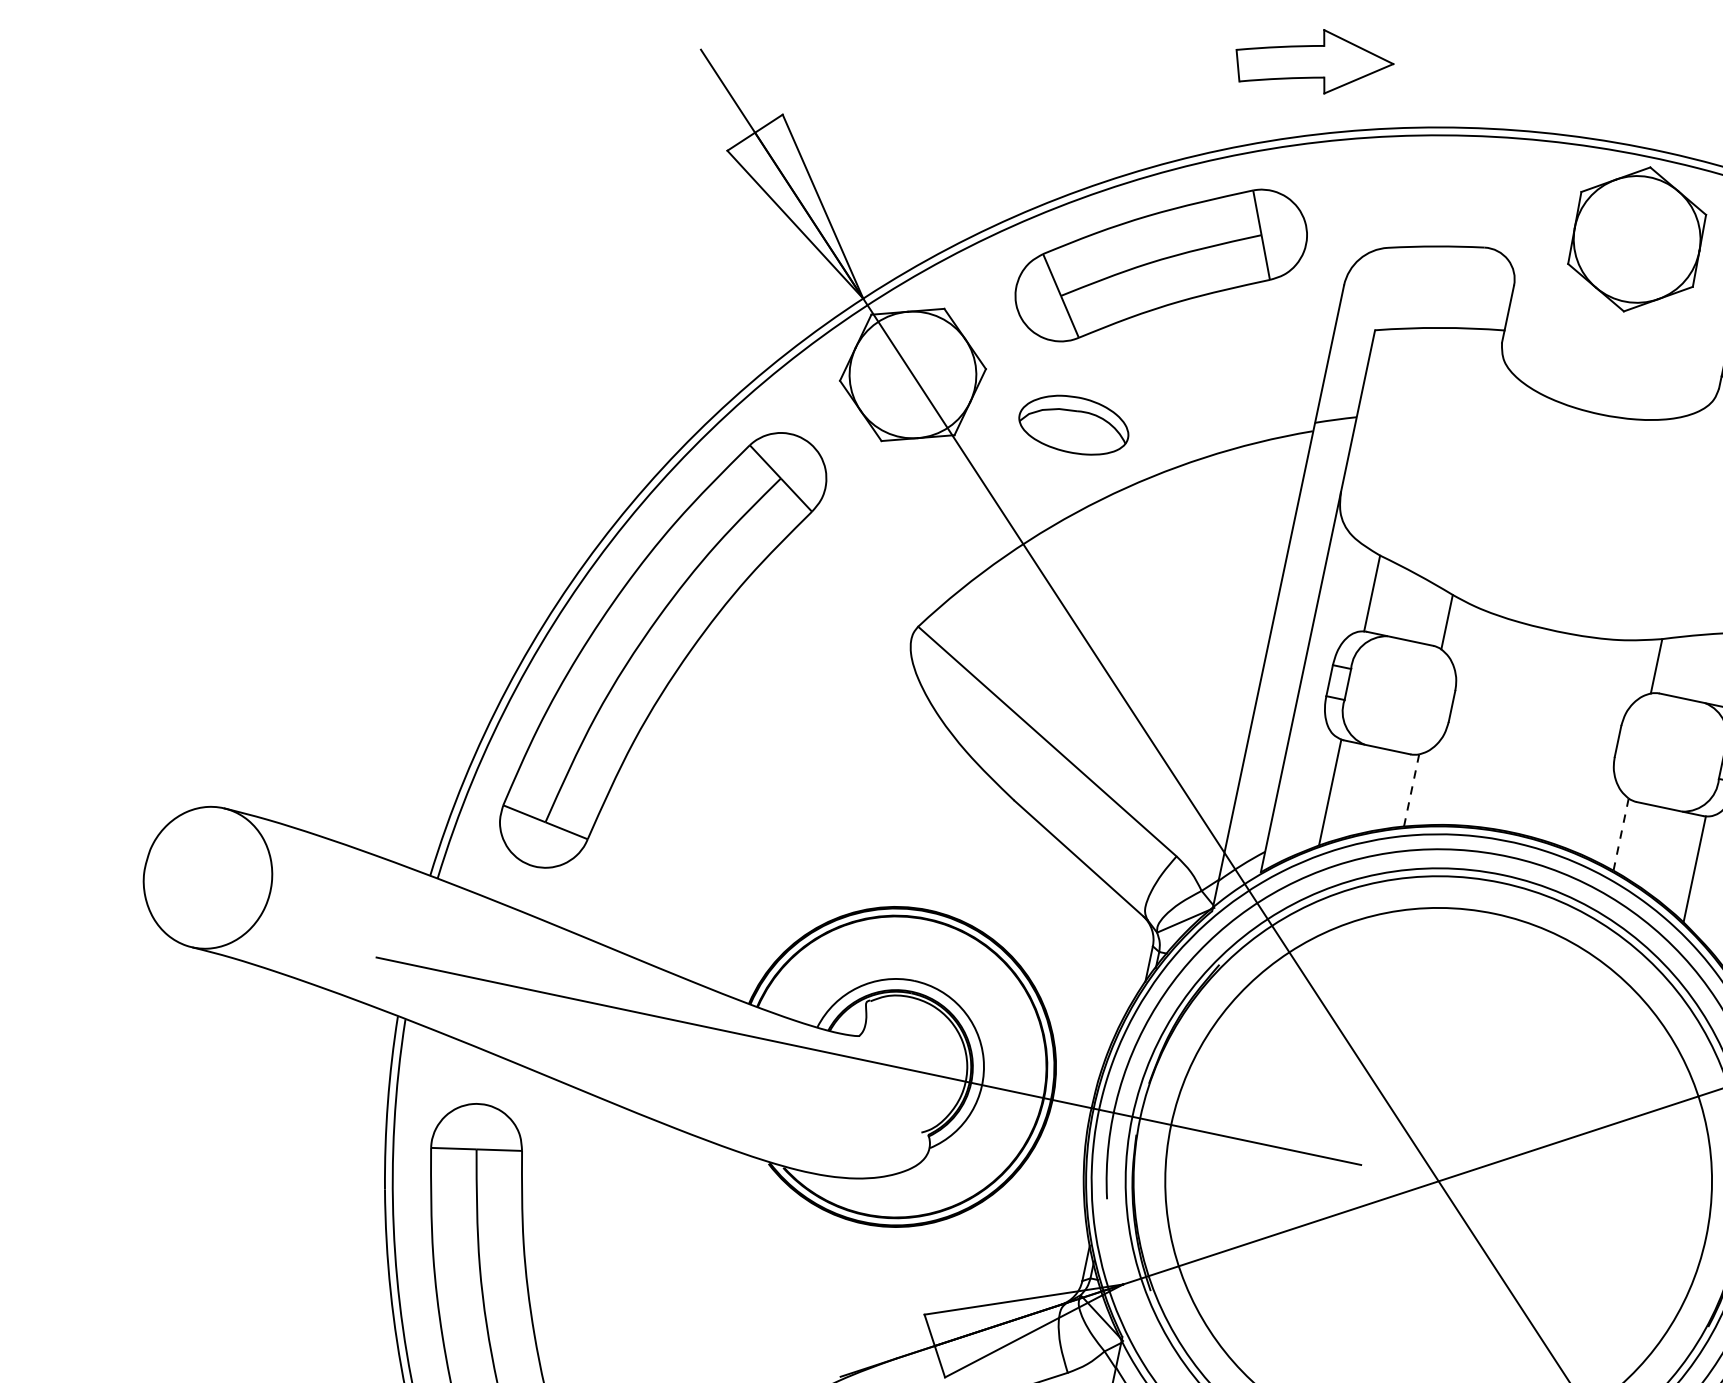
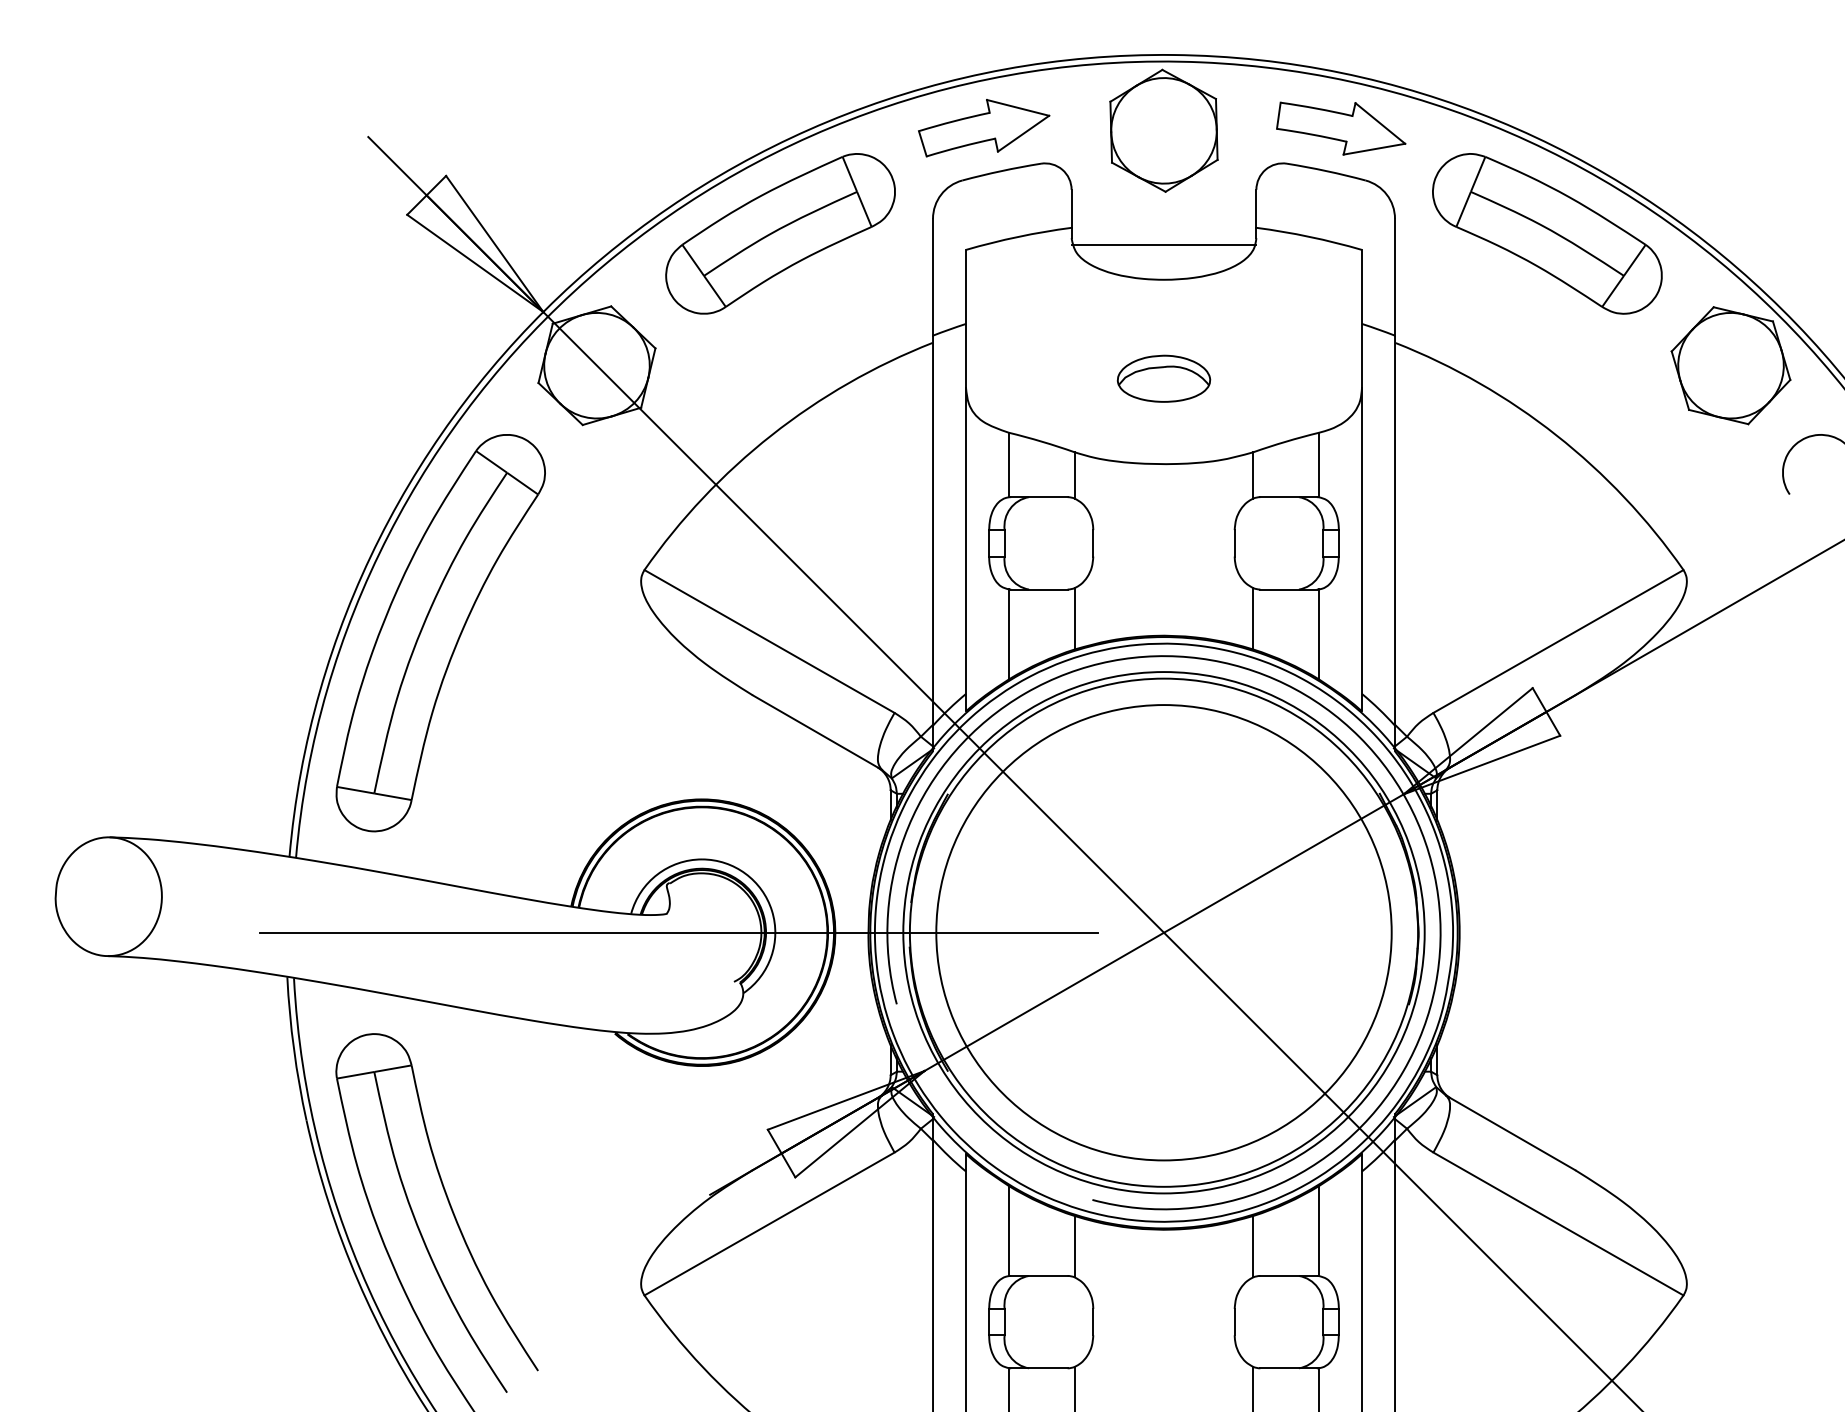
part: (1314, 62) -> (984, 128), moved
line: (1608, 372) -> (1163, 244), added
part: (1073, 424) -> (1163, 378), moved
line: (1411, 790) -> (1074, 618), dashed -> solid
line: (1621, 834) -> (1253, 618), dashed -> solid

